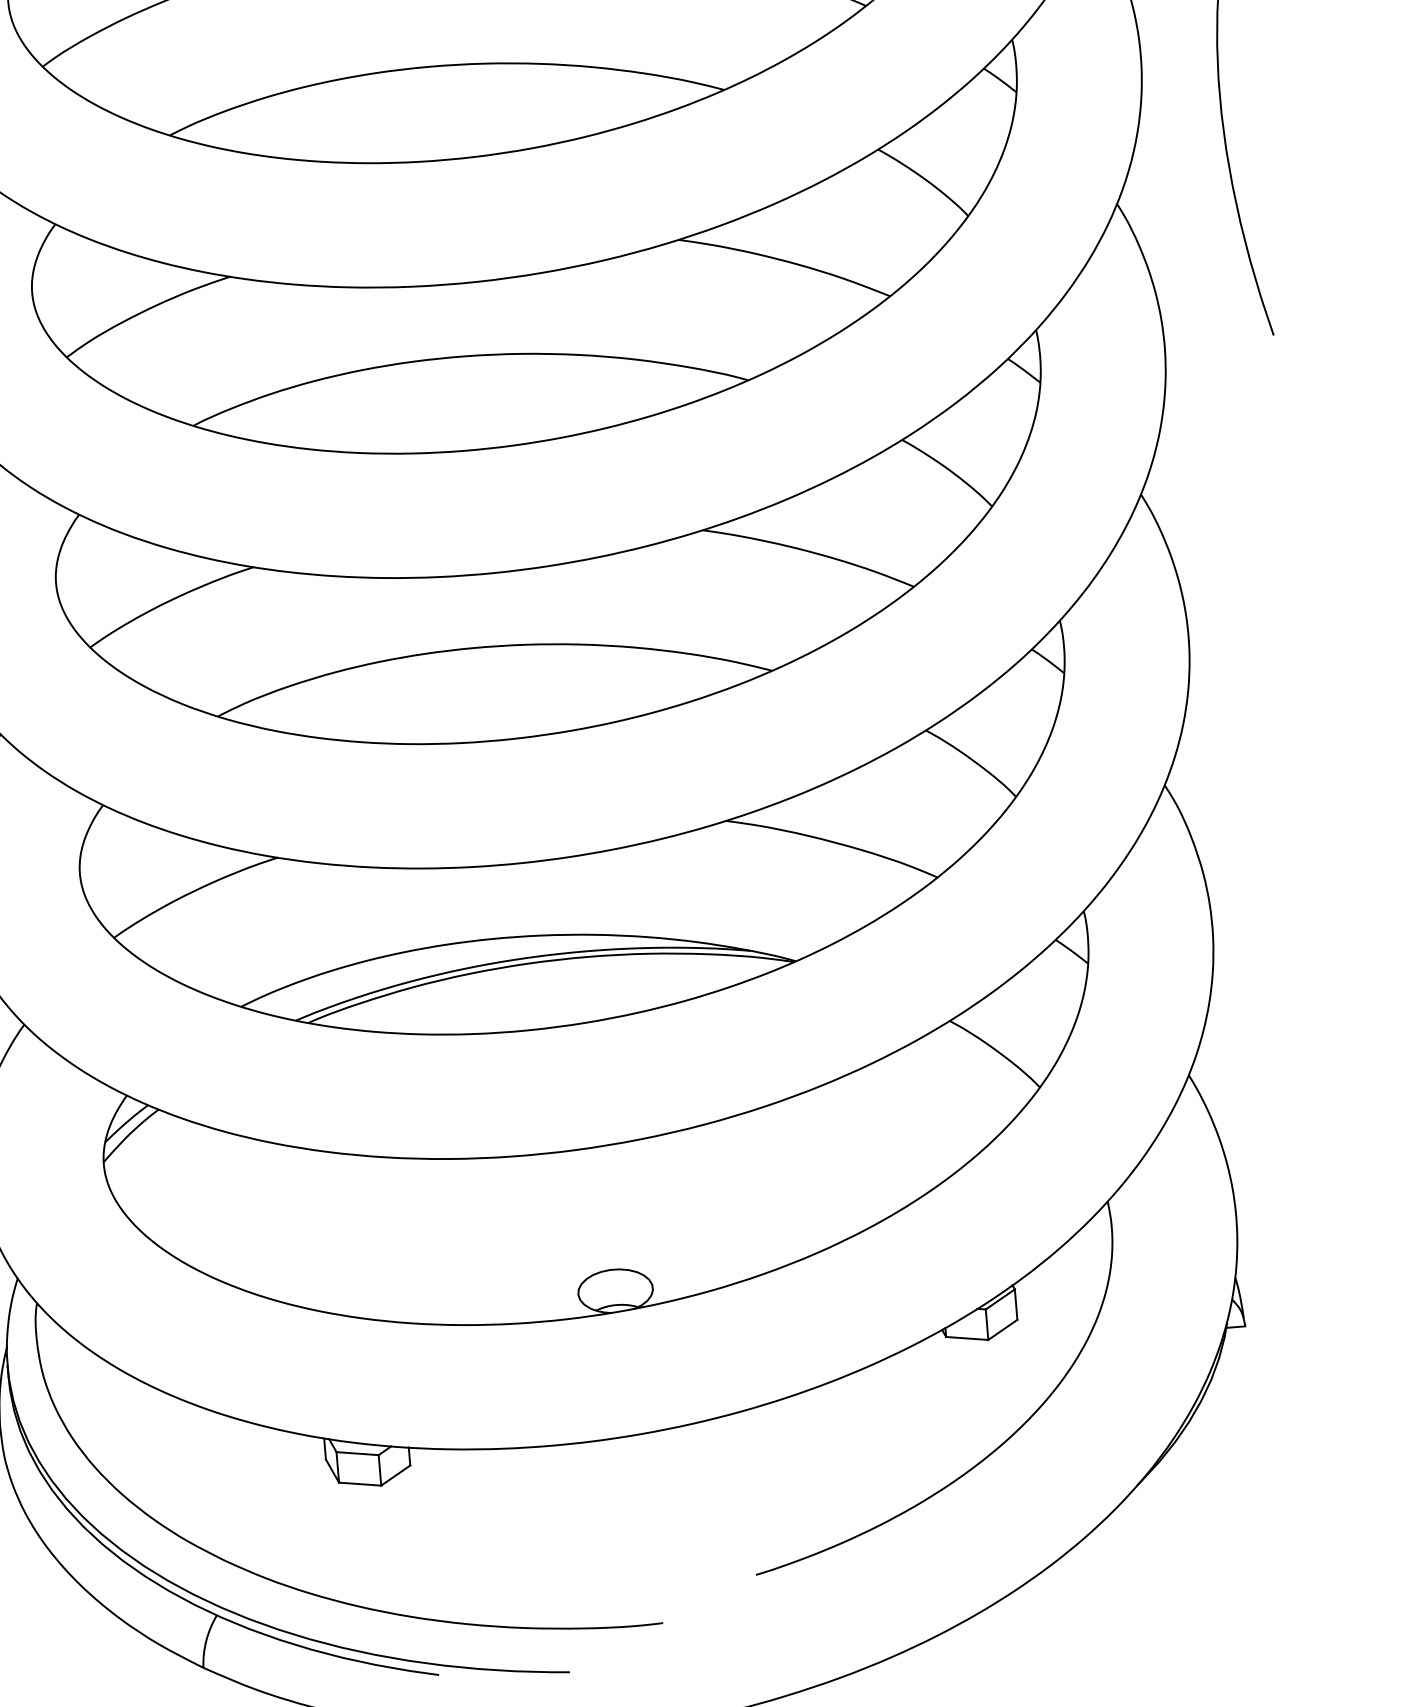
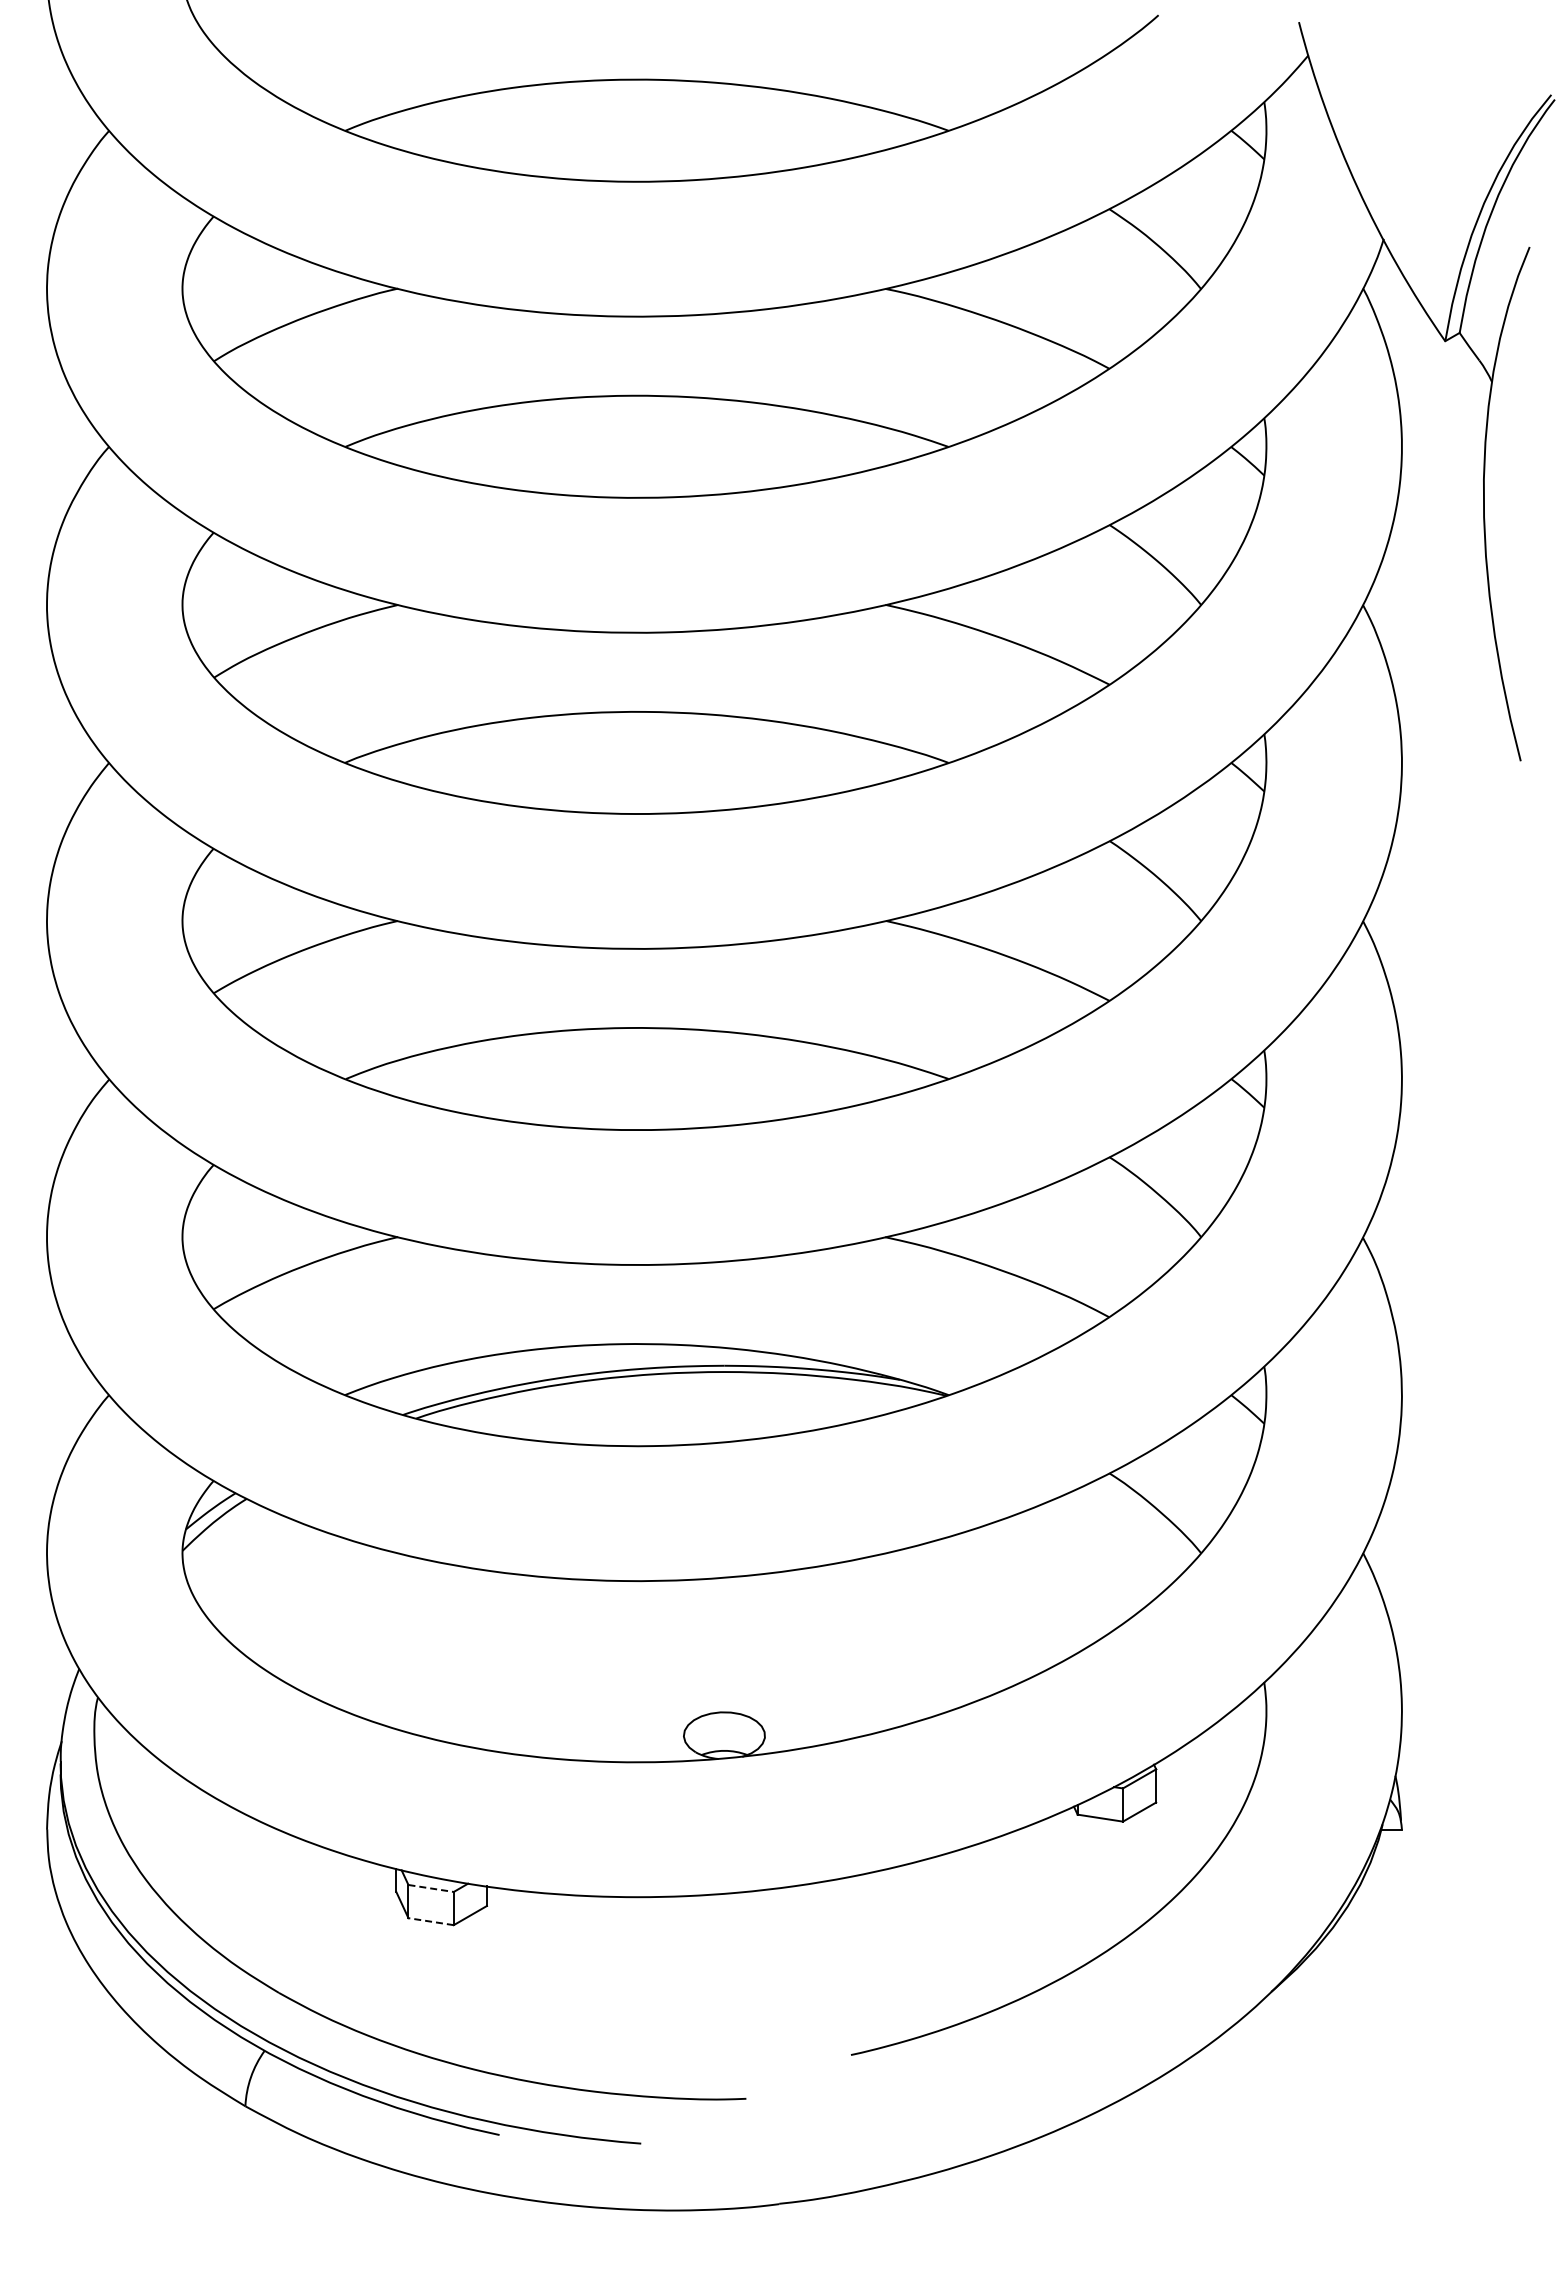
line: (357, 1453) -> (431, 1888), solid -> dashed
line: (360, 1483) -> (431, 1921), solid -> dashed

